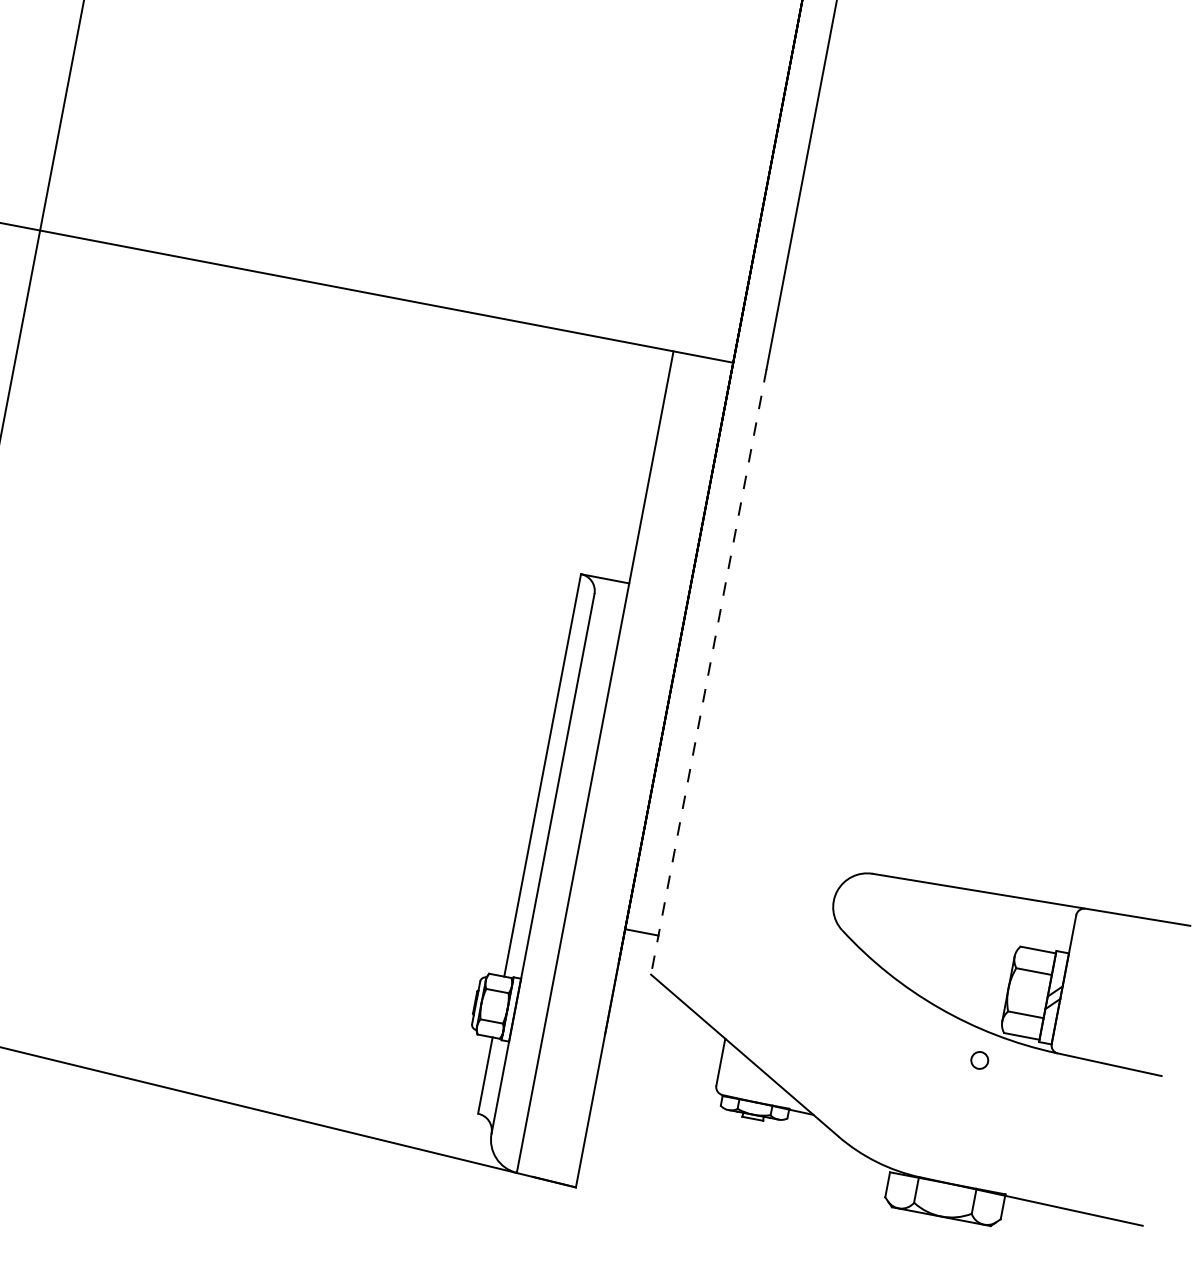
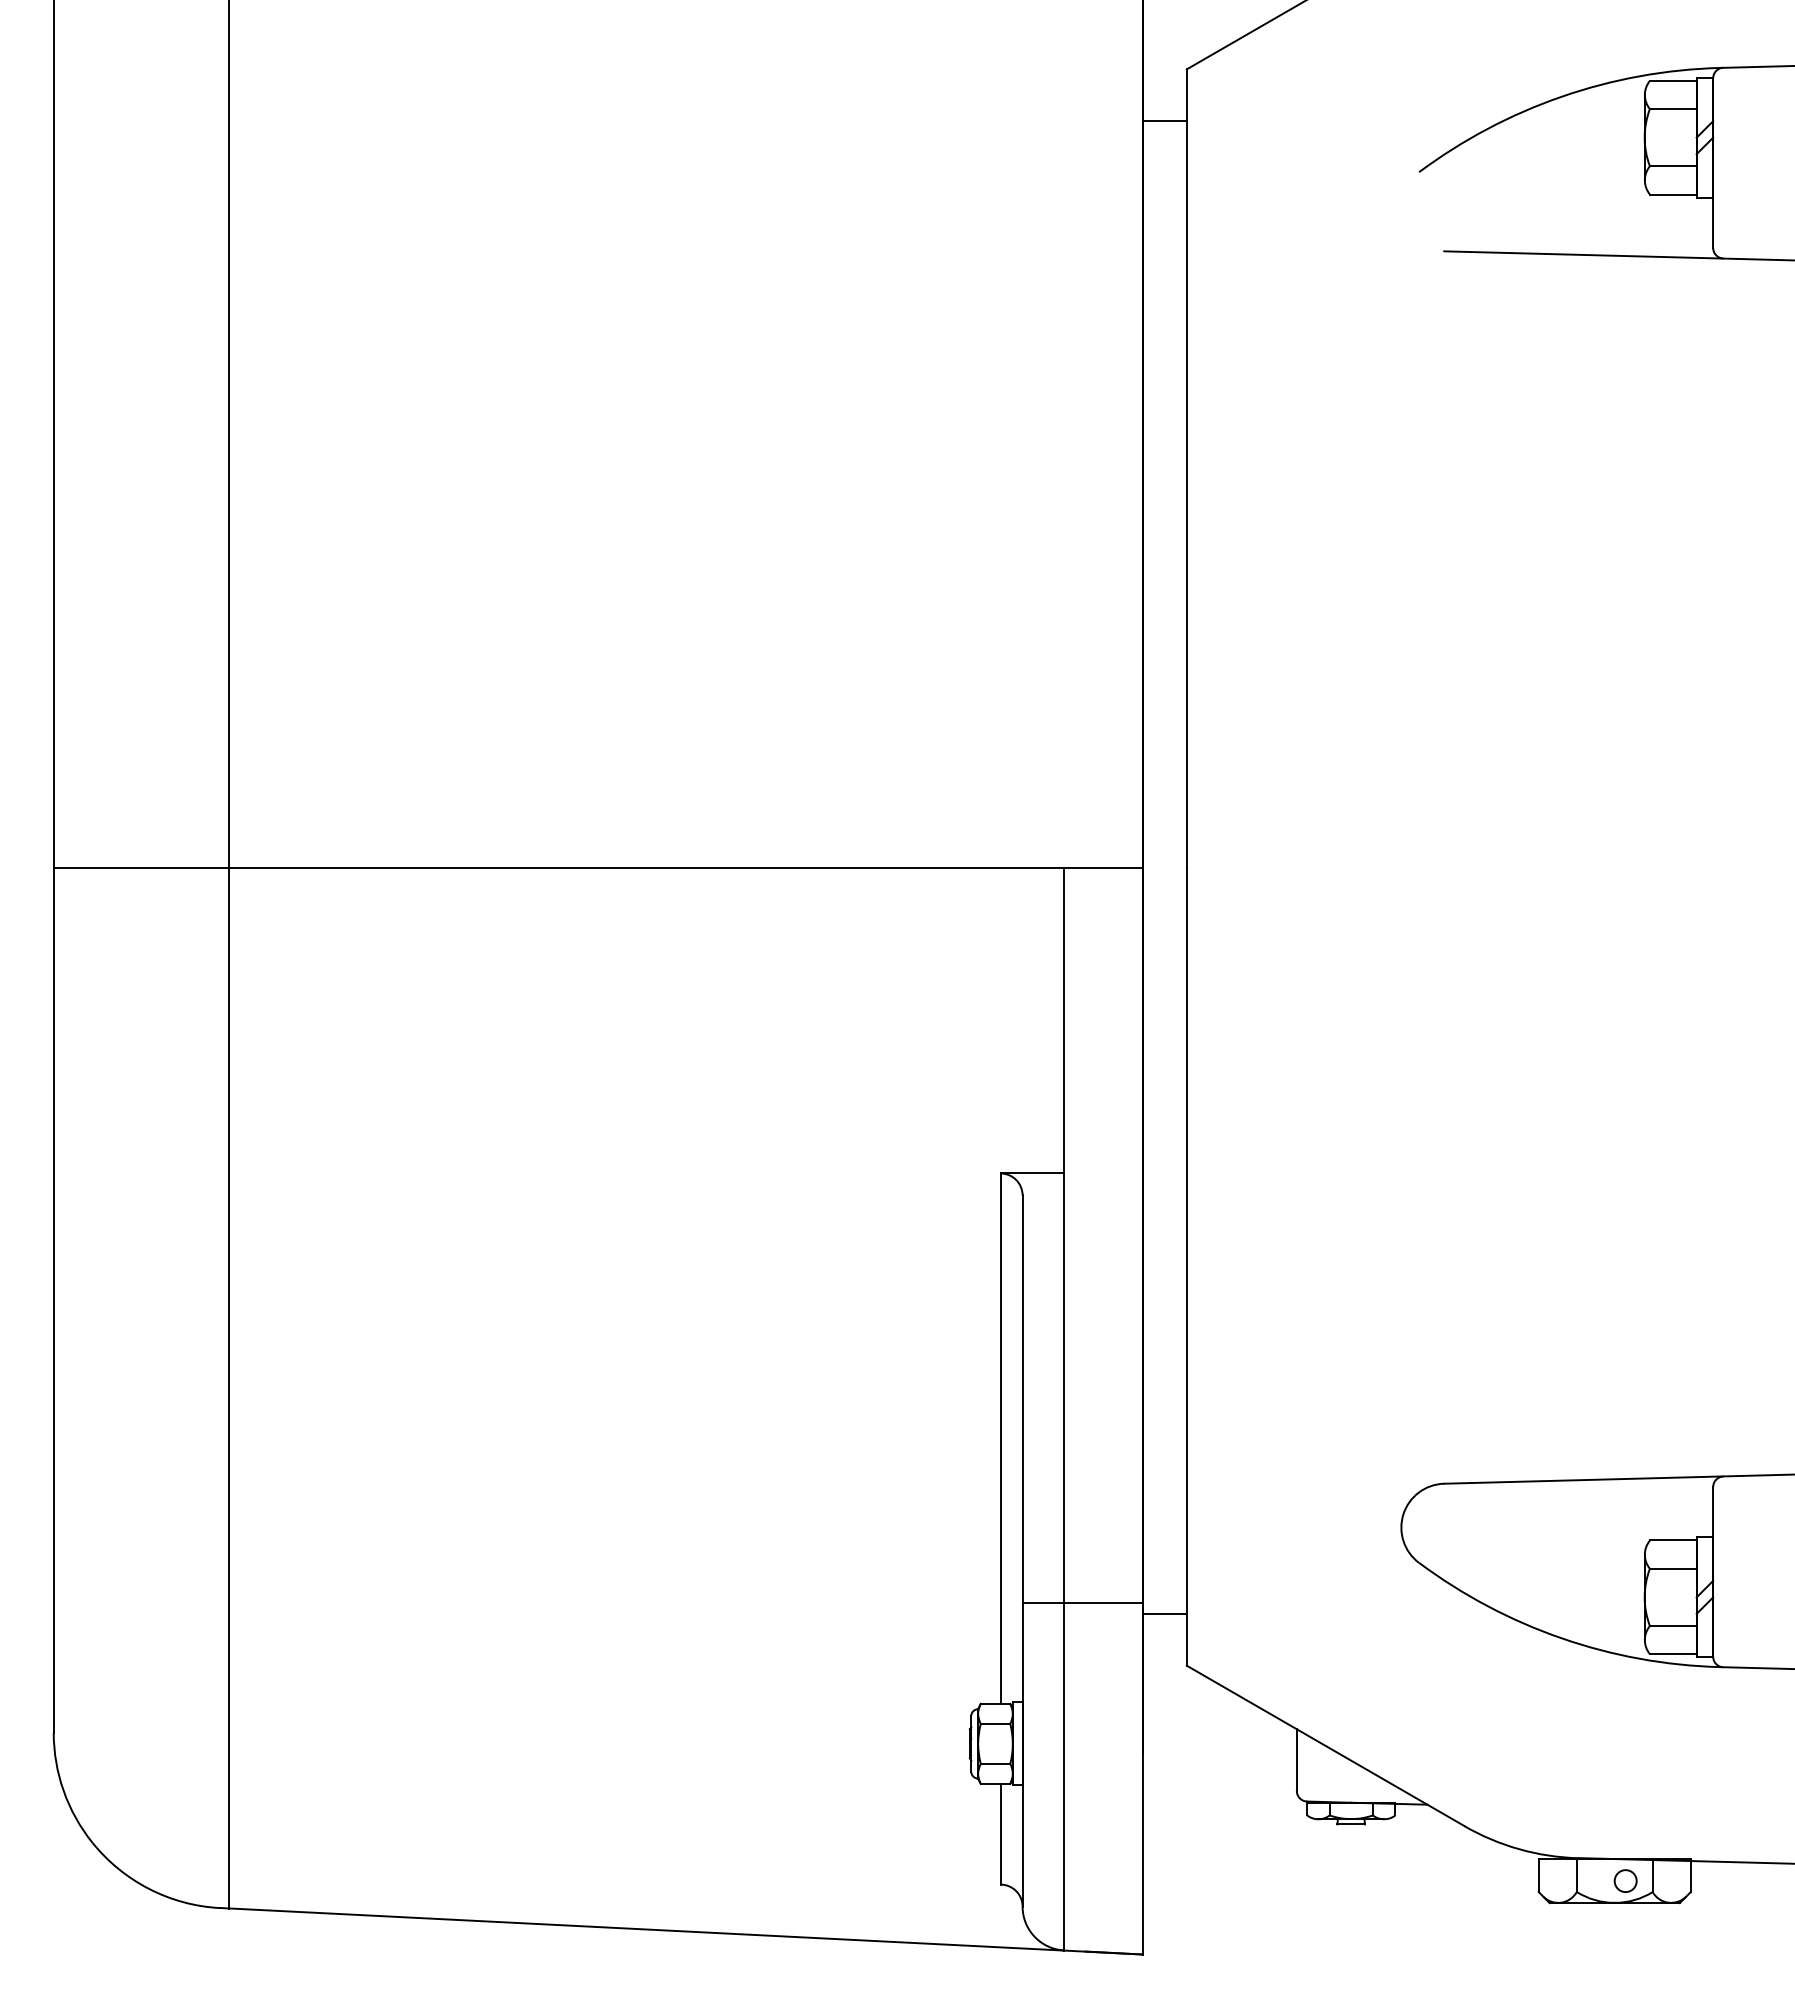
line: (708, 672) -> (1186, 1267), dashed -> solid
line: (580, 912) -> (1082, 1603), added
circle: (979, 1059) -> (1625, 1880), moved

